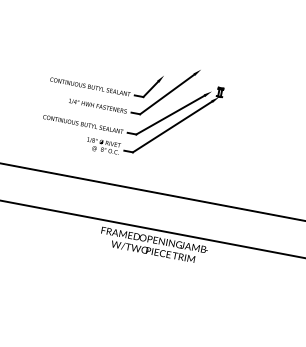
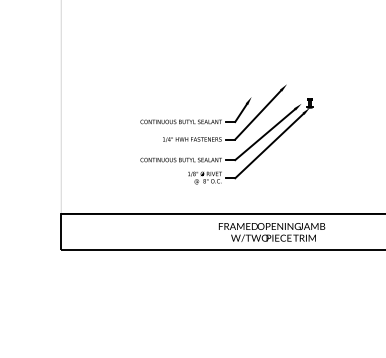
text: (152, 245) -> (271, 232), moved

